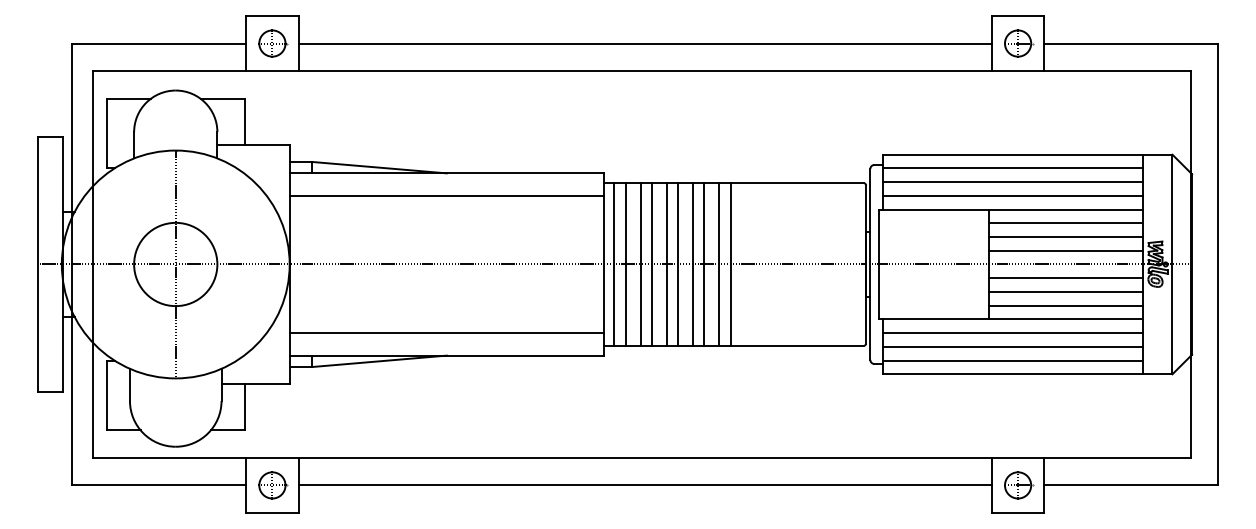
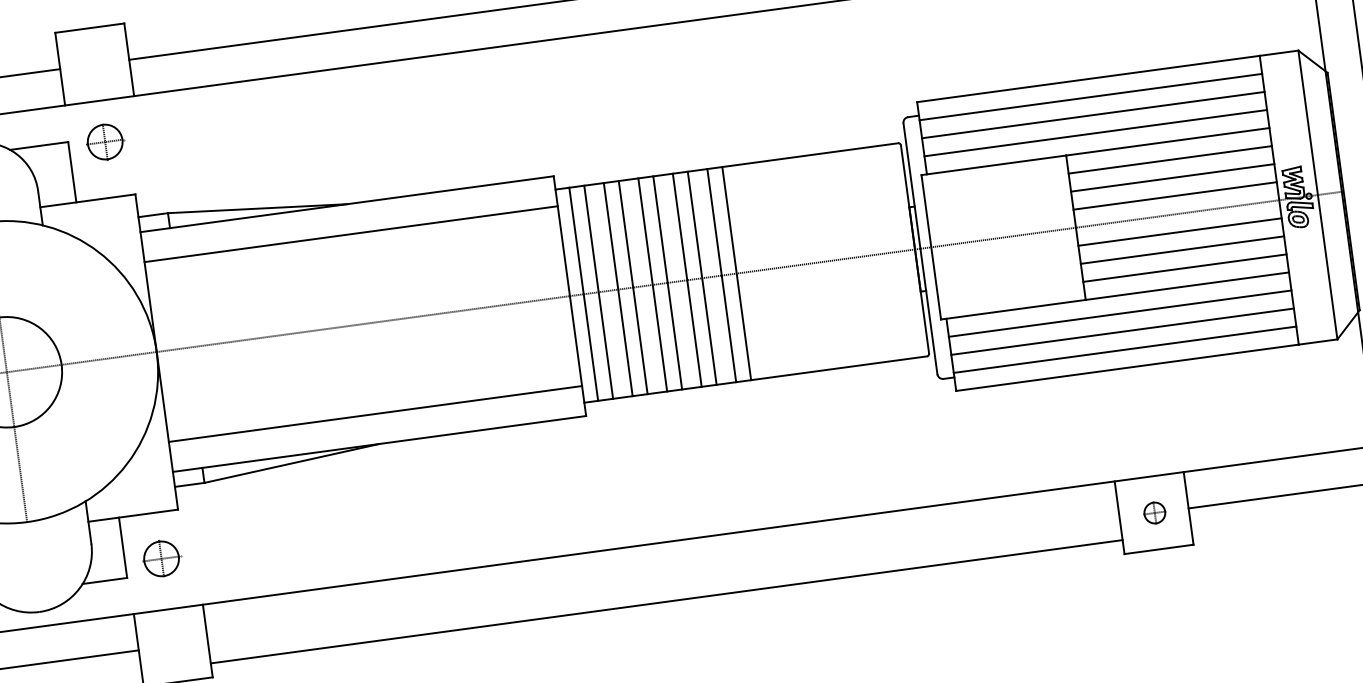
part: (273, 43) -> (106, 141), moved
part: (273, 485) -> (163, 558), moved
line: (644, 485) -> (665, 601), moved
part: (1019, 485) -> (1155, 512), size x0.6

